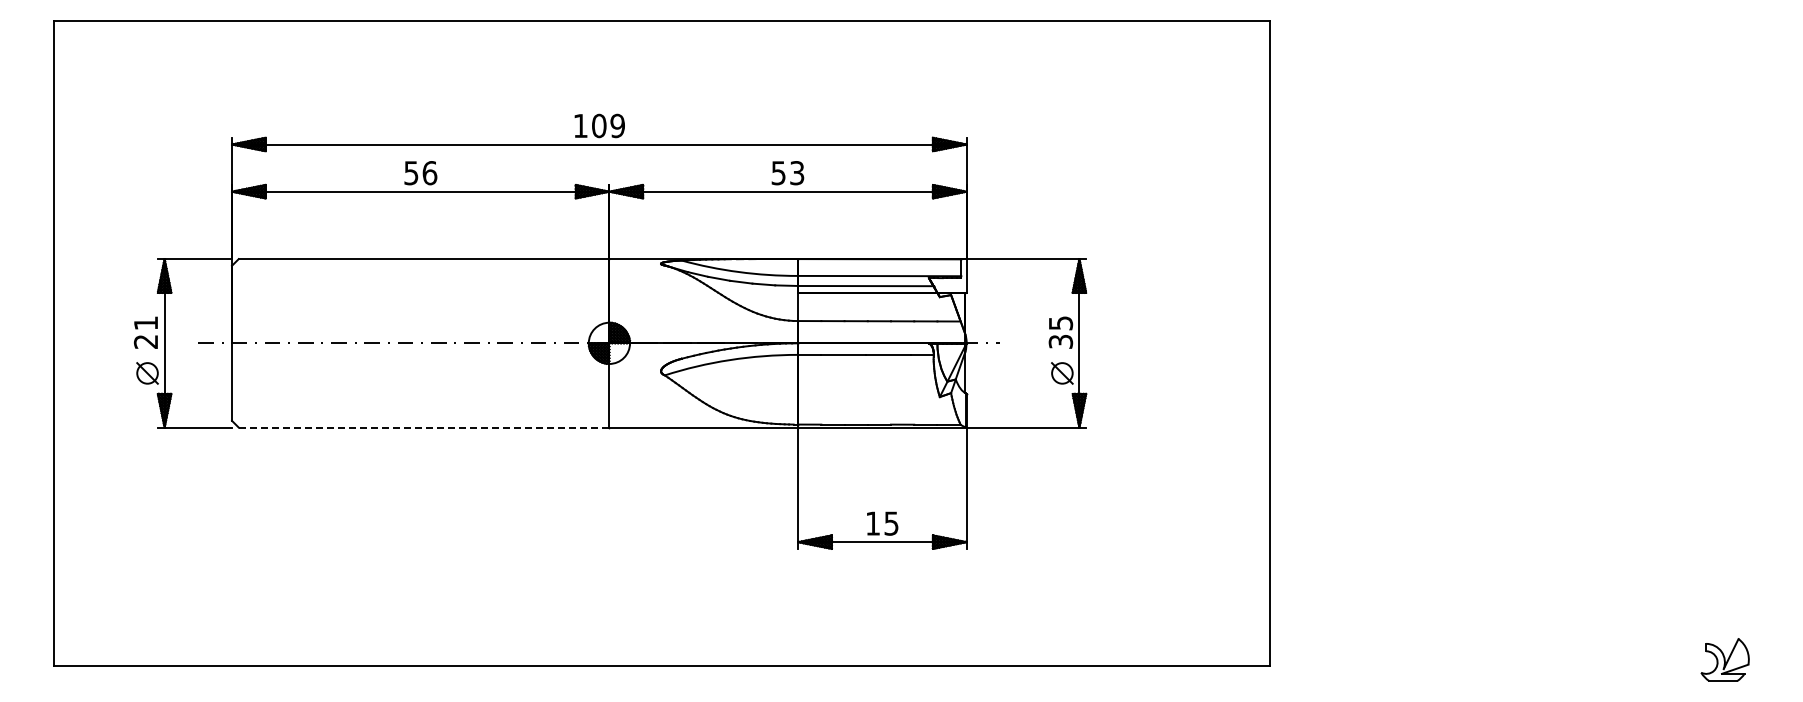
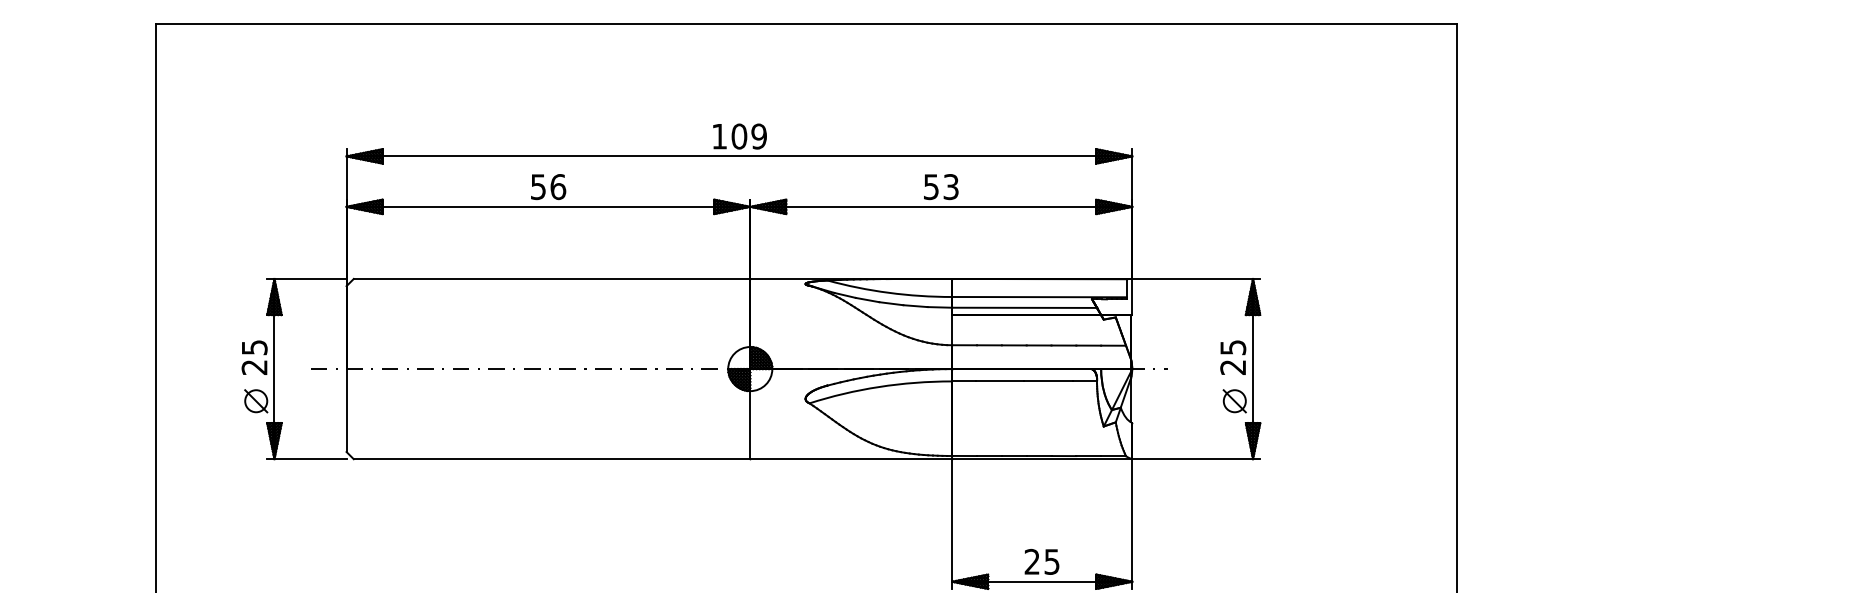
text: (146, 323) -> (255, 347), 21 -> 25
text: (1061, 341) -> (1233, 367), 35 -> 25
line: (424, 427) -> (552, 459), dashed -> solid
text: (872, 523) -> (1031, 561), 15 -> 25

